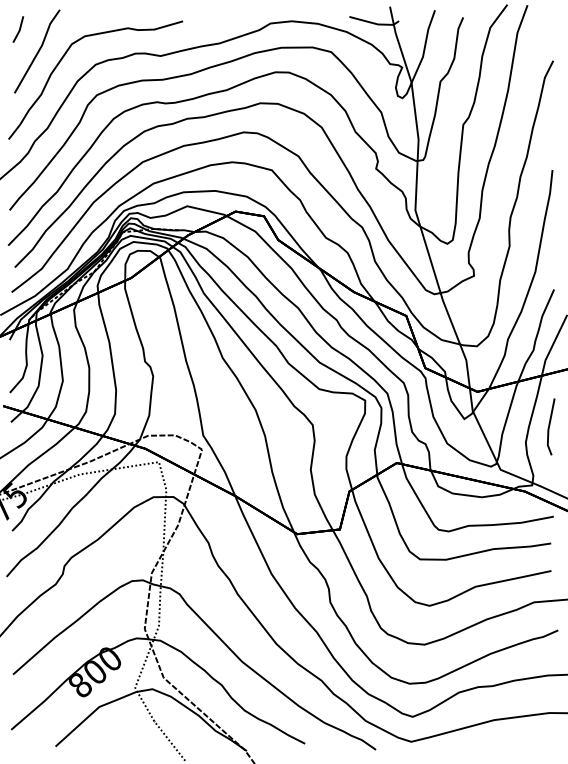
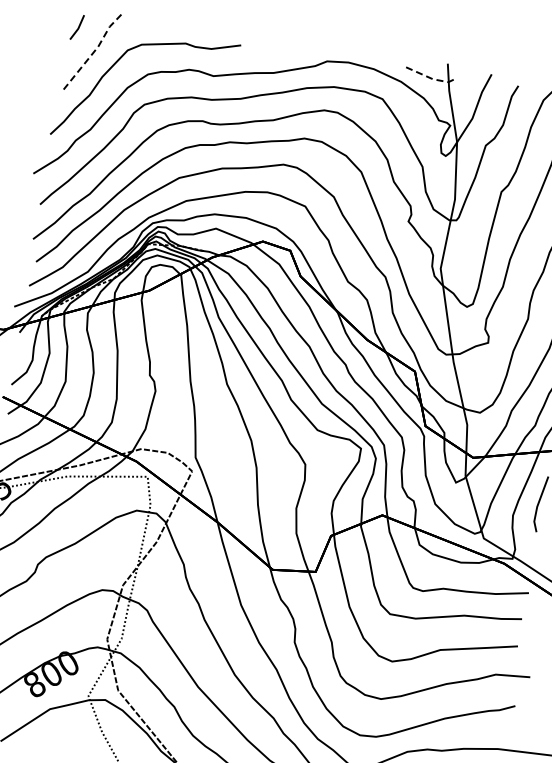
line: (376, 23) -> (431, 78), solid -> dashed
line: (38, 51) -> (93, 52), solid -> dashed

